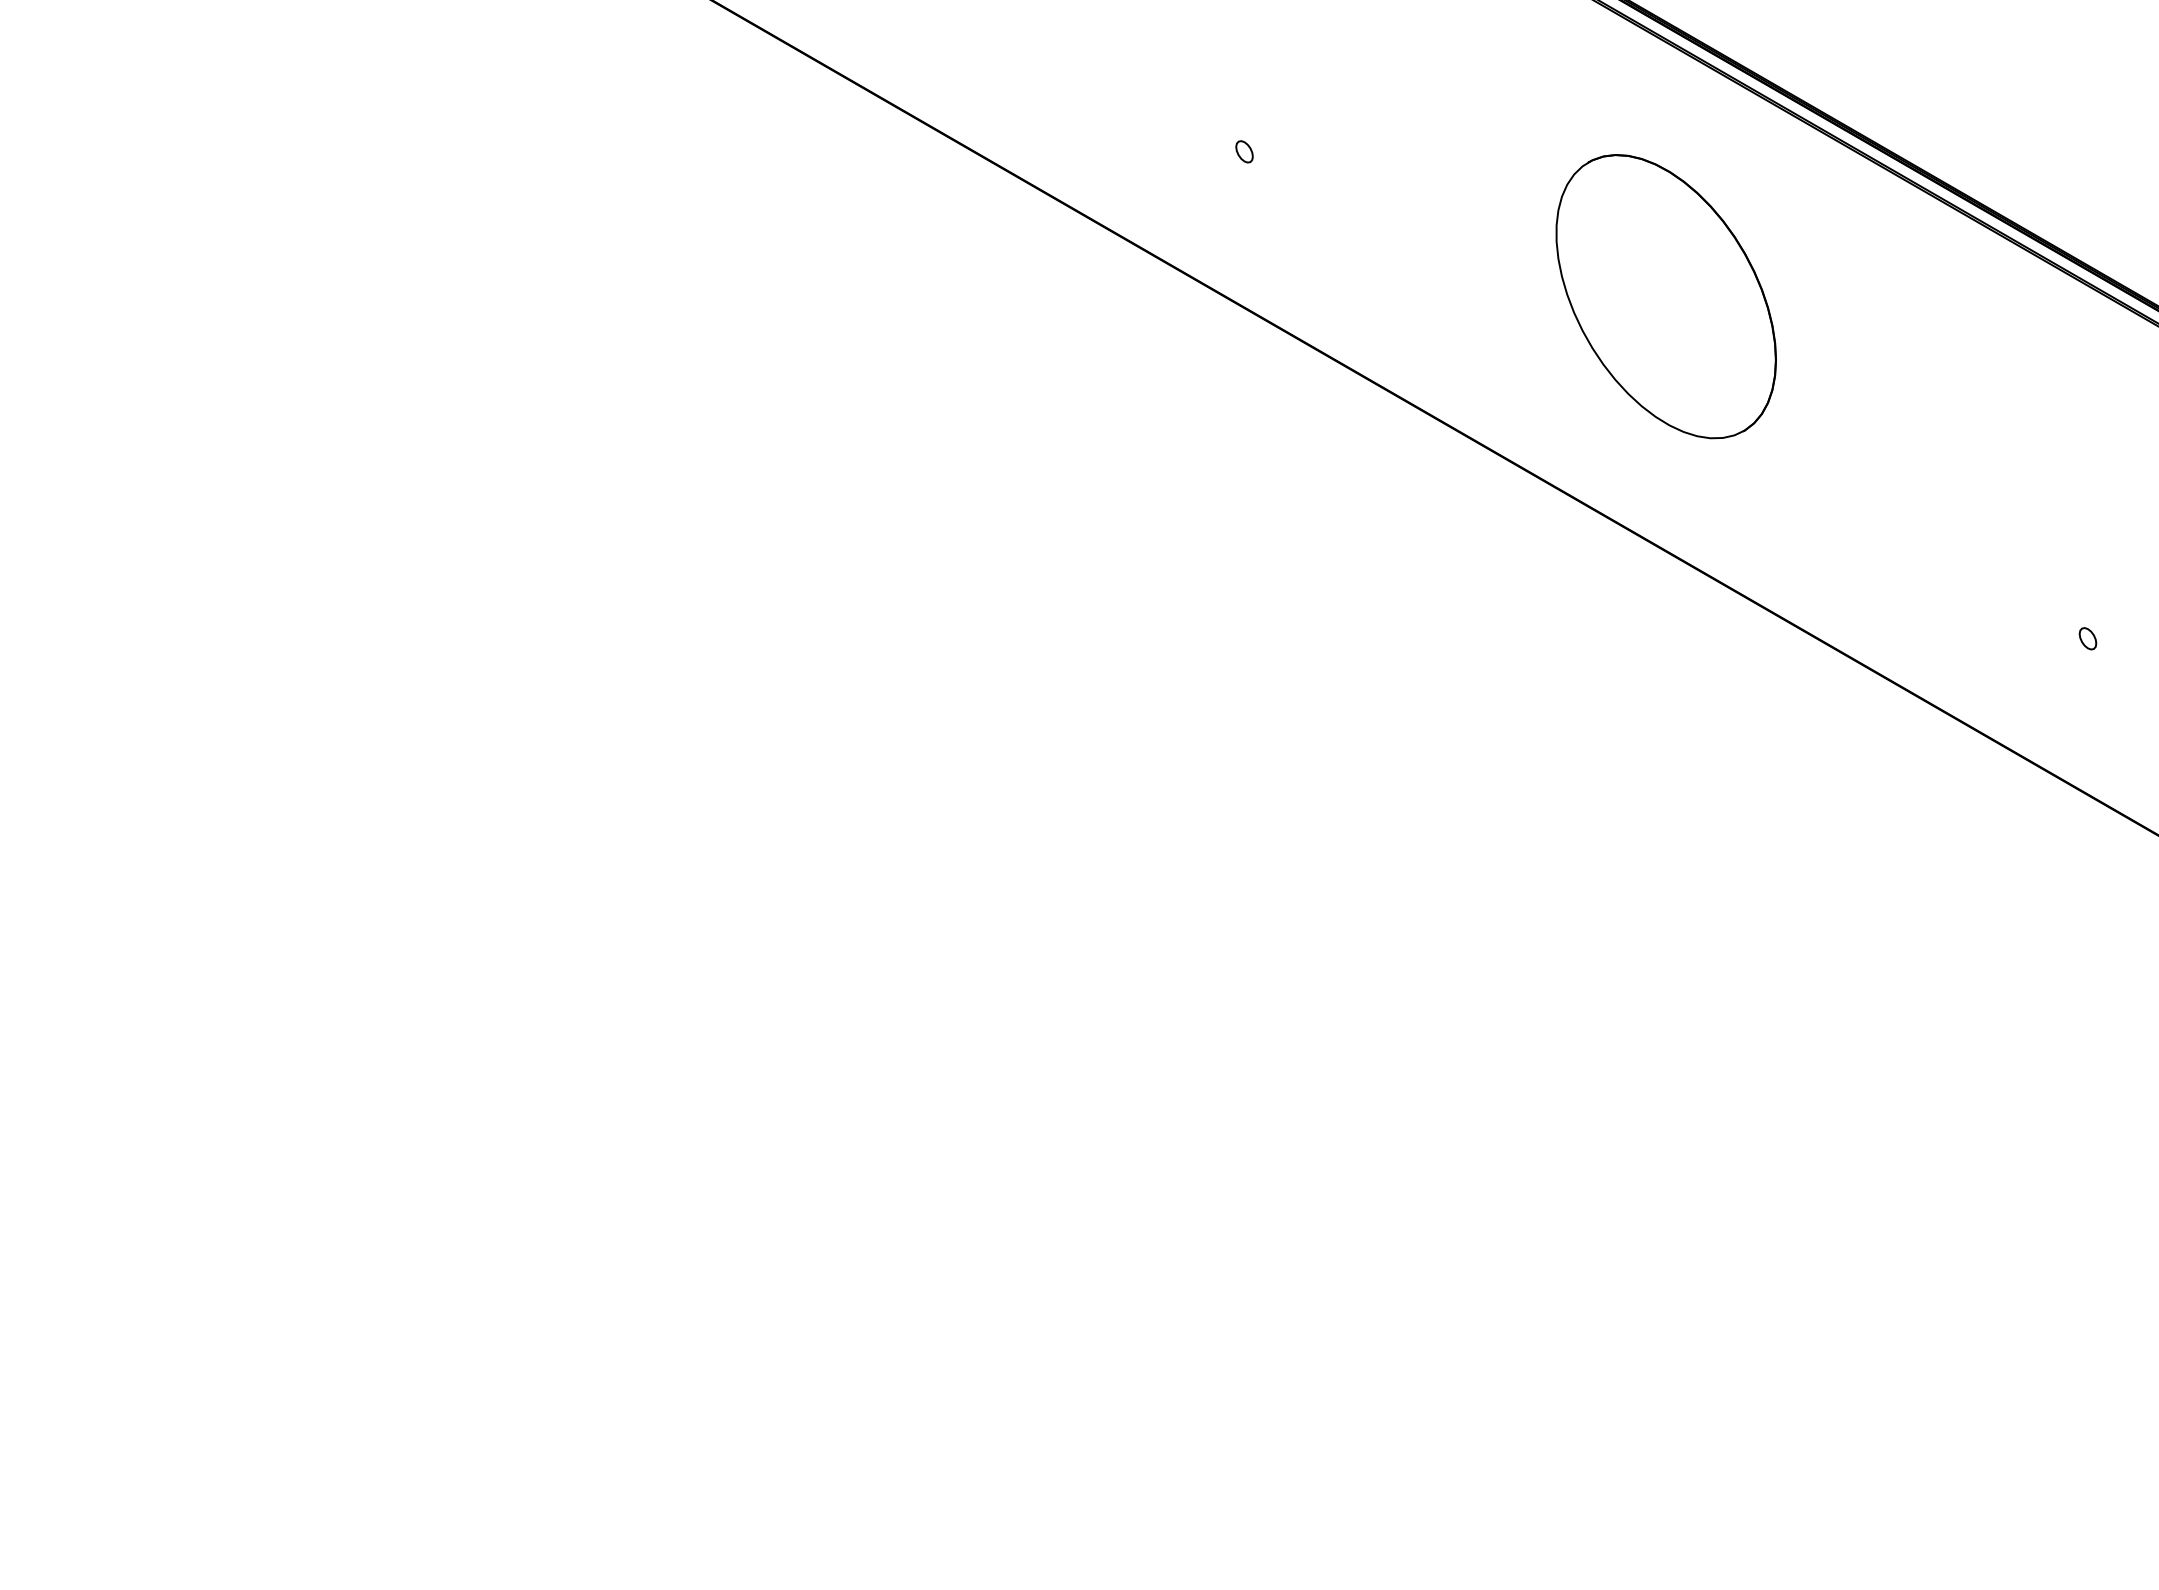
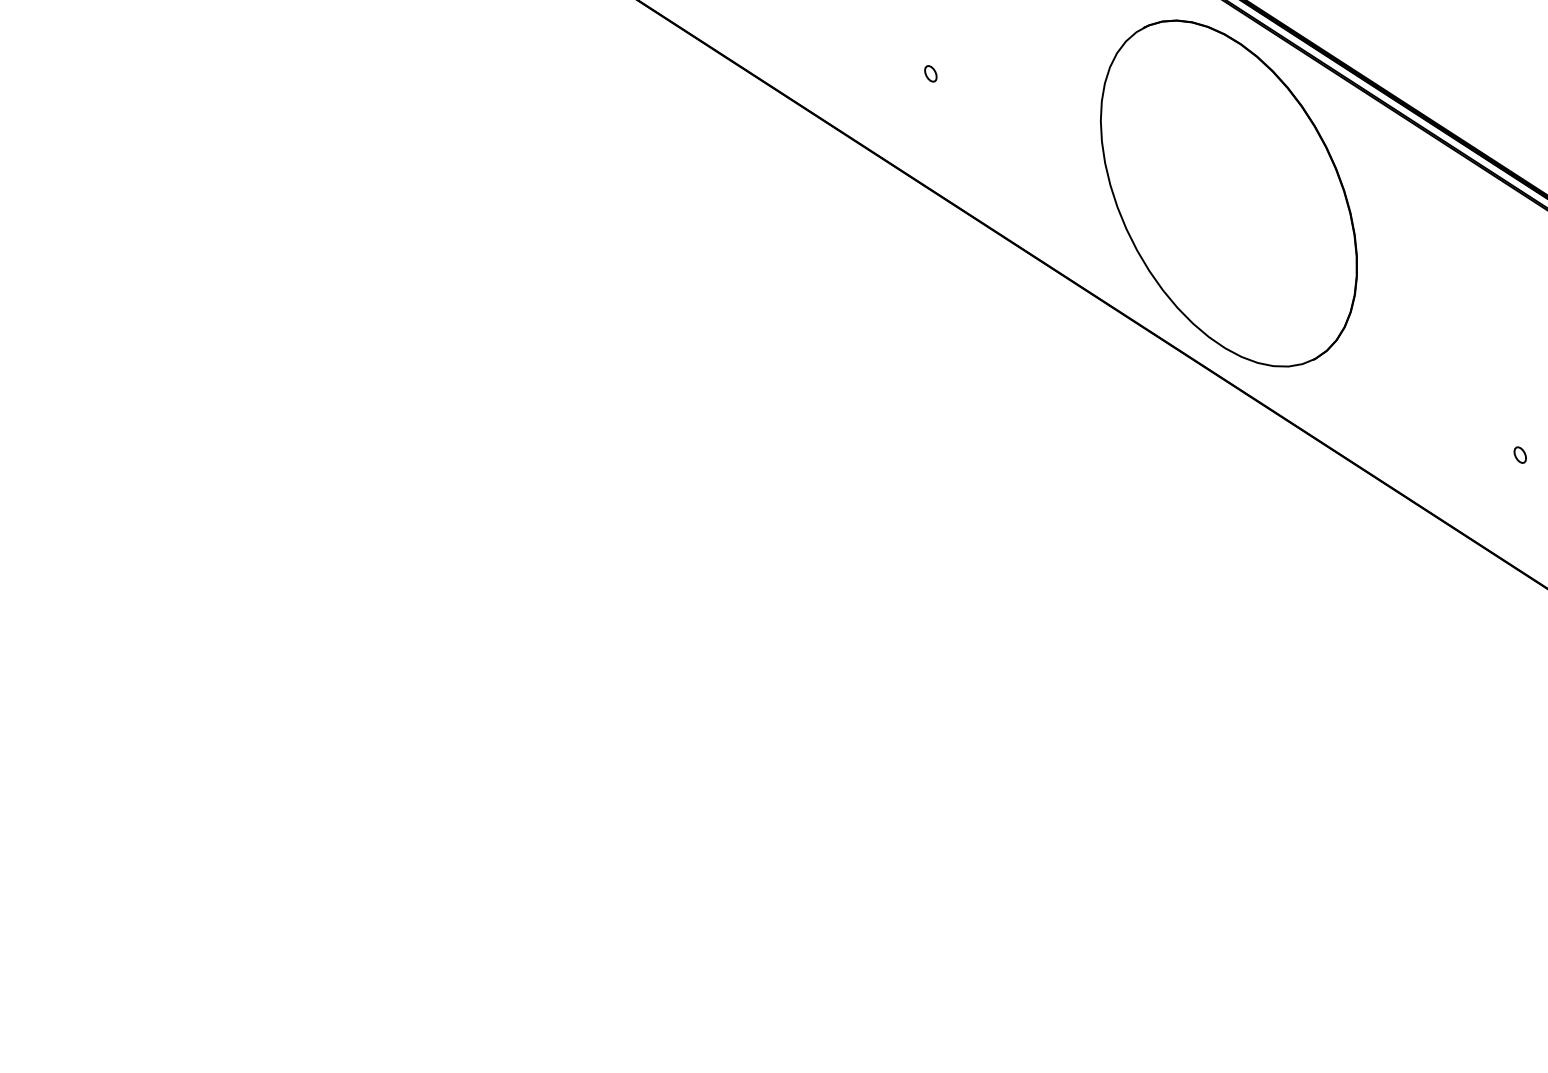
part: (1666, 296) -> (1229, 193), size x1.67

